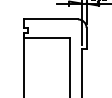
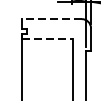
line: (50, 19) -> (51, 19), solid -> dashed
line: (47, 37) -> (48, 38), solid -> dashed

